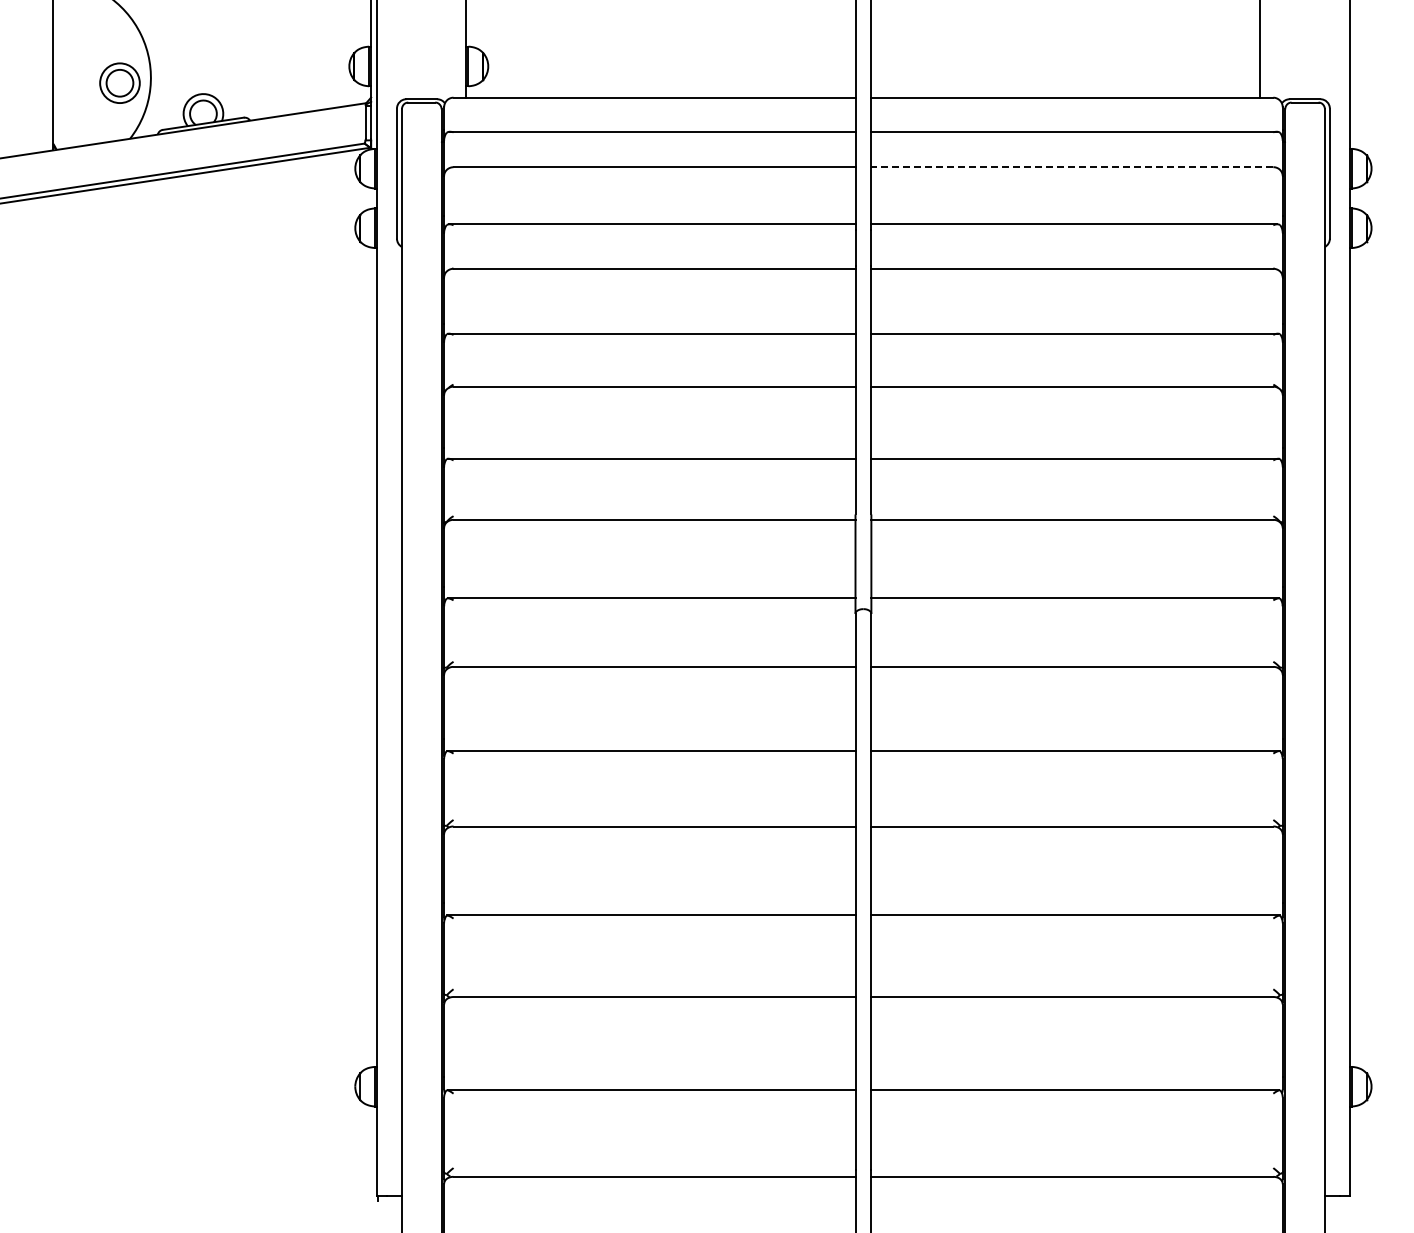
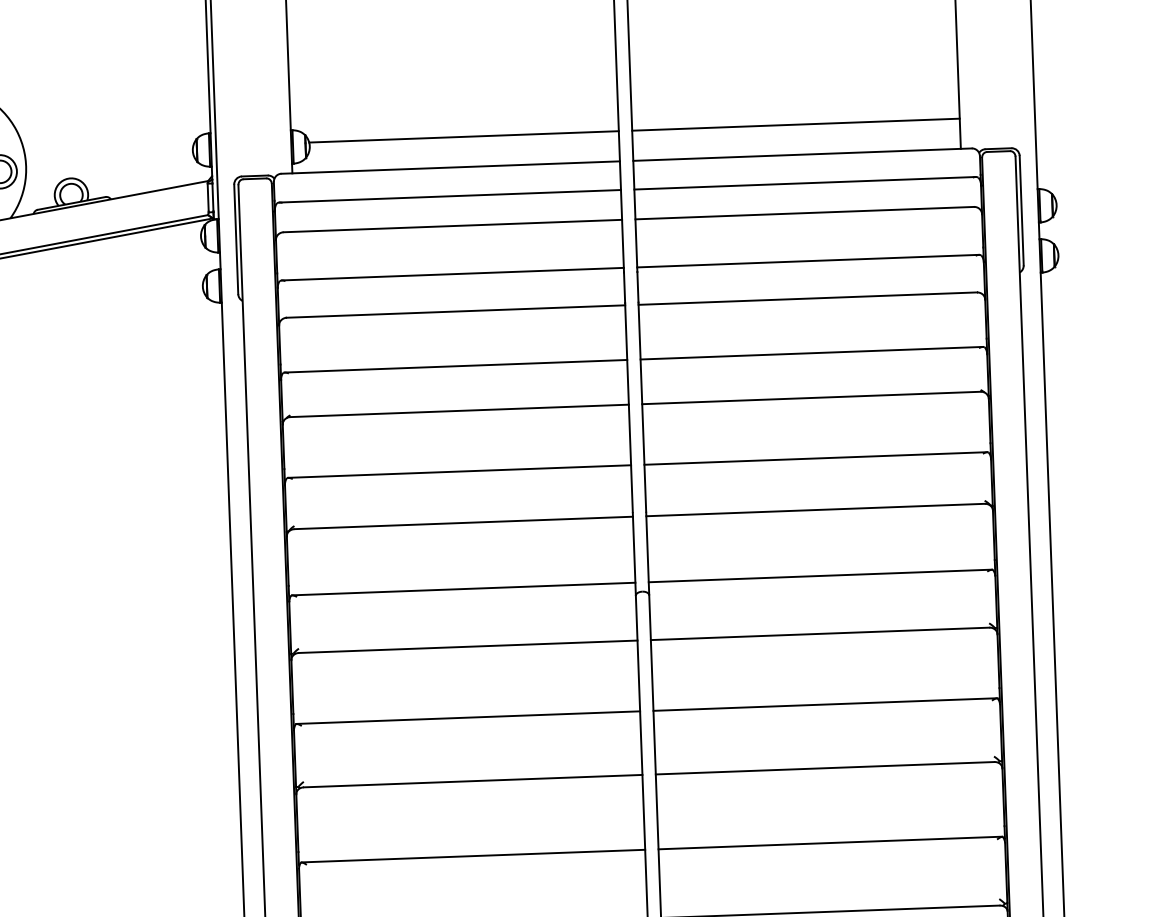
line: (671, 61) -> (463, 136), added
line: (1065, 61) -> (795, 124), added
line: (1072, 167) -> (804, 213), dashed -> solid

